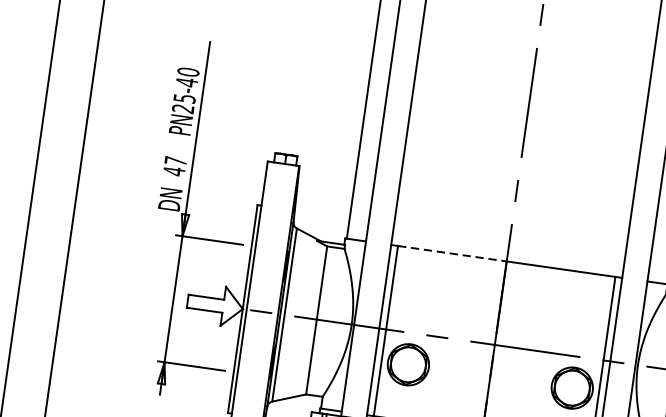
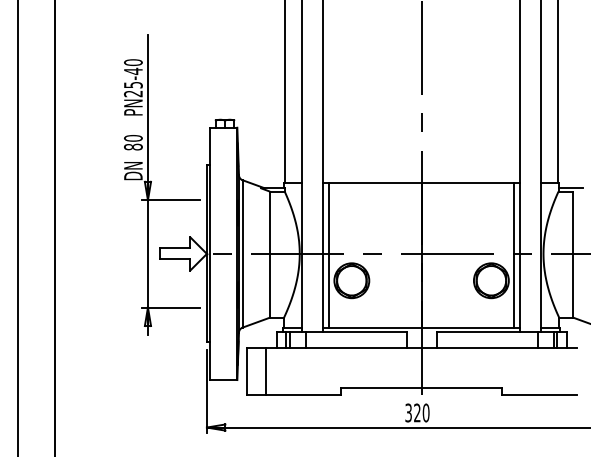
text: (175, 165) -> (133, 142), 47 -> 80
line: (452, 253) -> (375, 182), dashed -> solid

